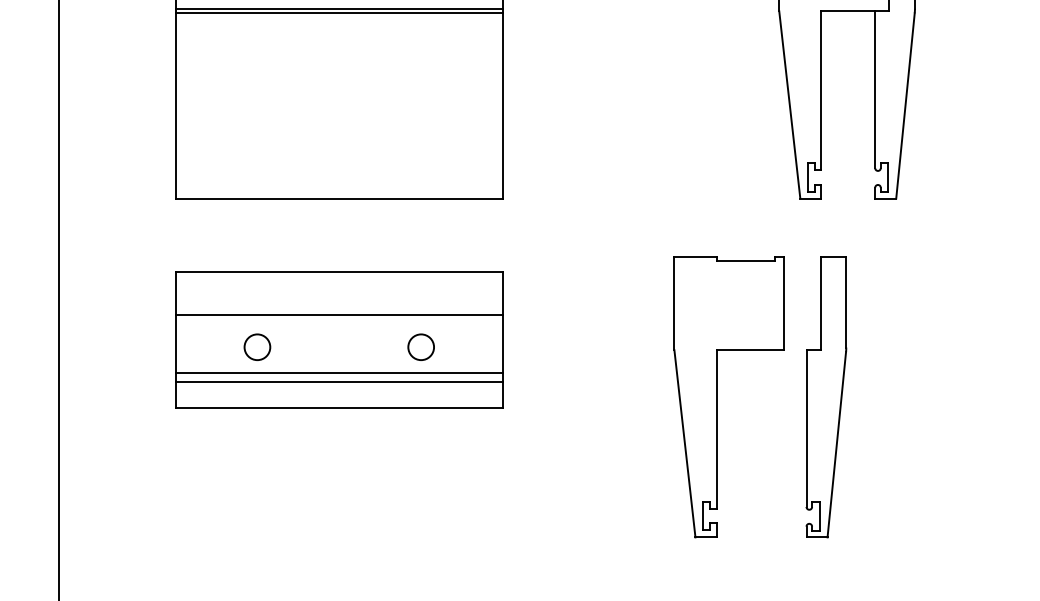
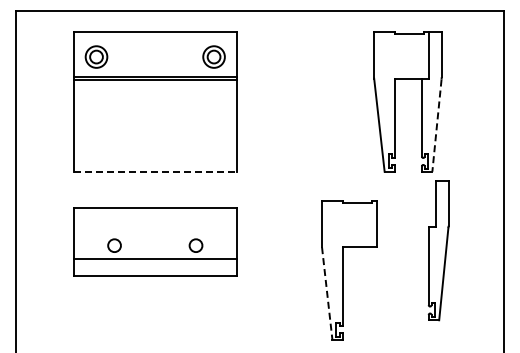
line: (904, 107) -> (436, 126), solid -> dashed
line: (339, 198) -> (155, 171), solid -> dashed
line: (337, 314) -> (154, 229), removed
line: (337, 383) -> (154, 263), removed
part: (826, 397) -> (438, 250), moved
line: (685, 443) -> (327, 293), solid -> dashed

